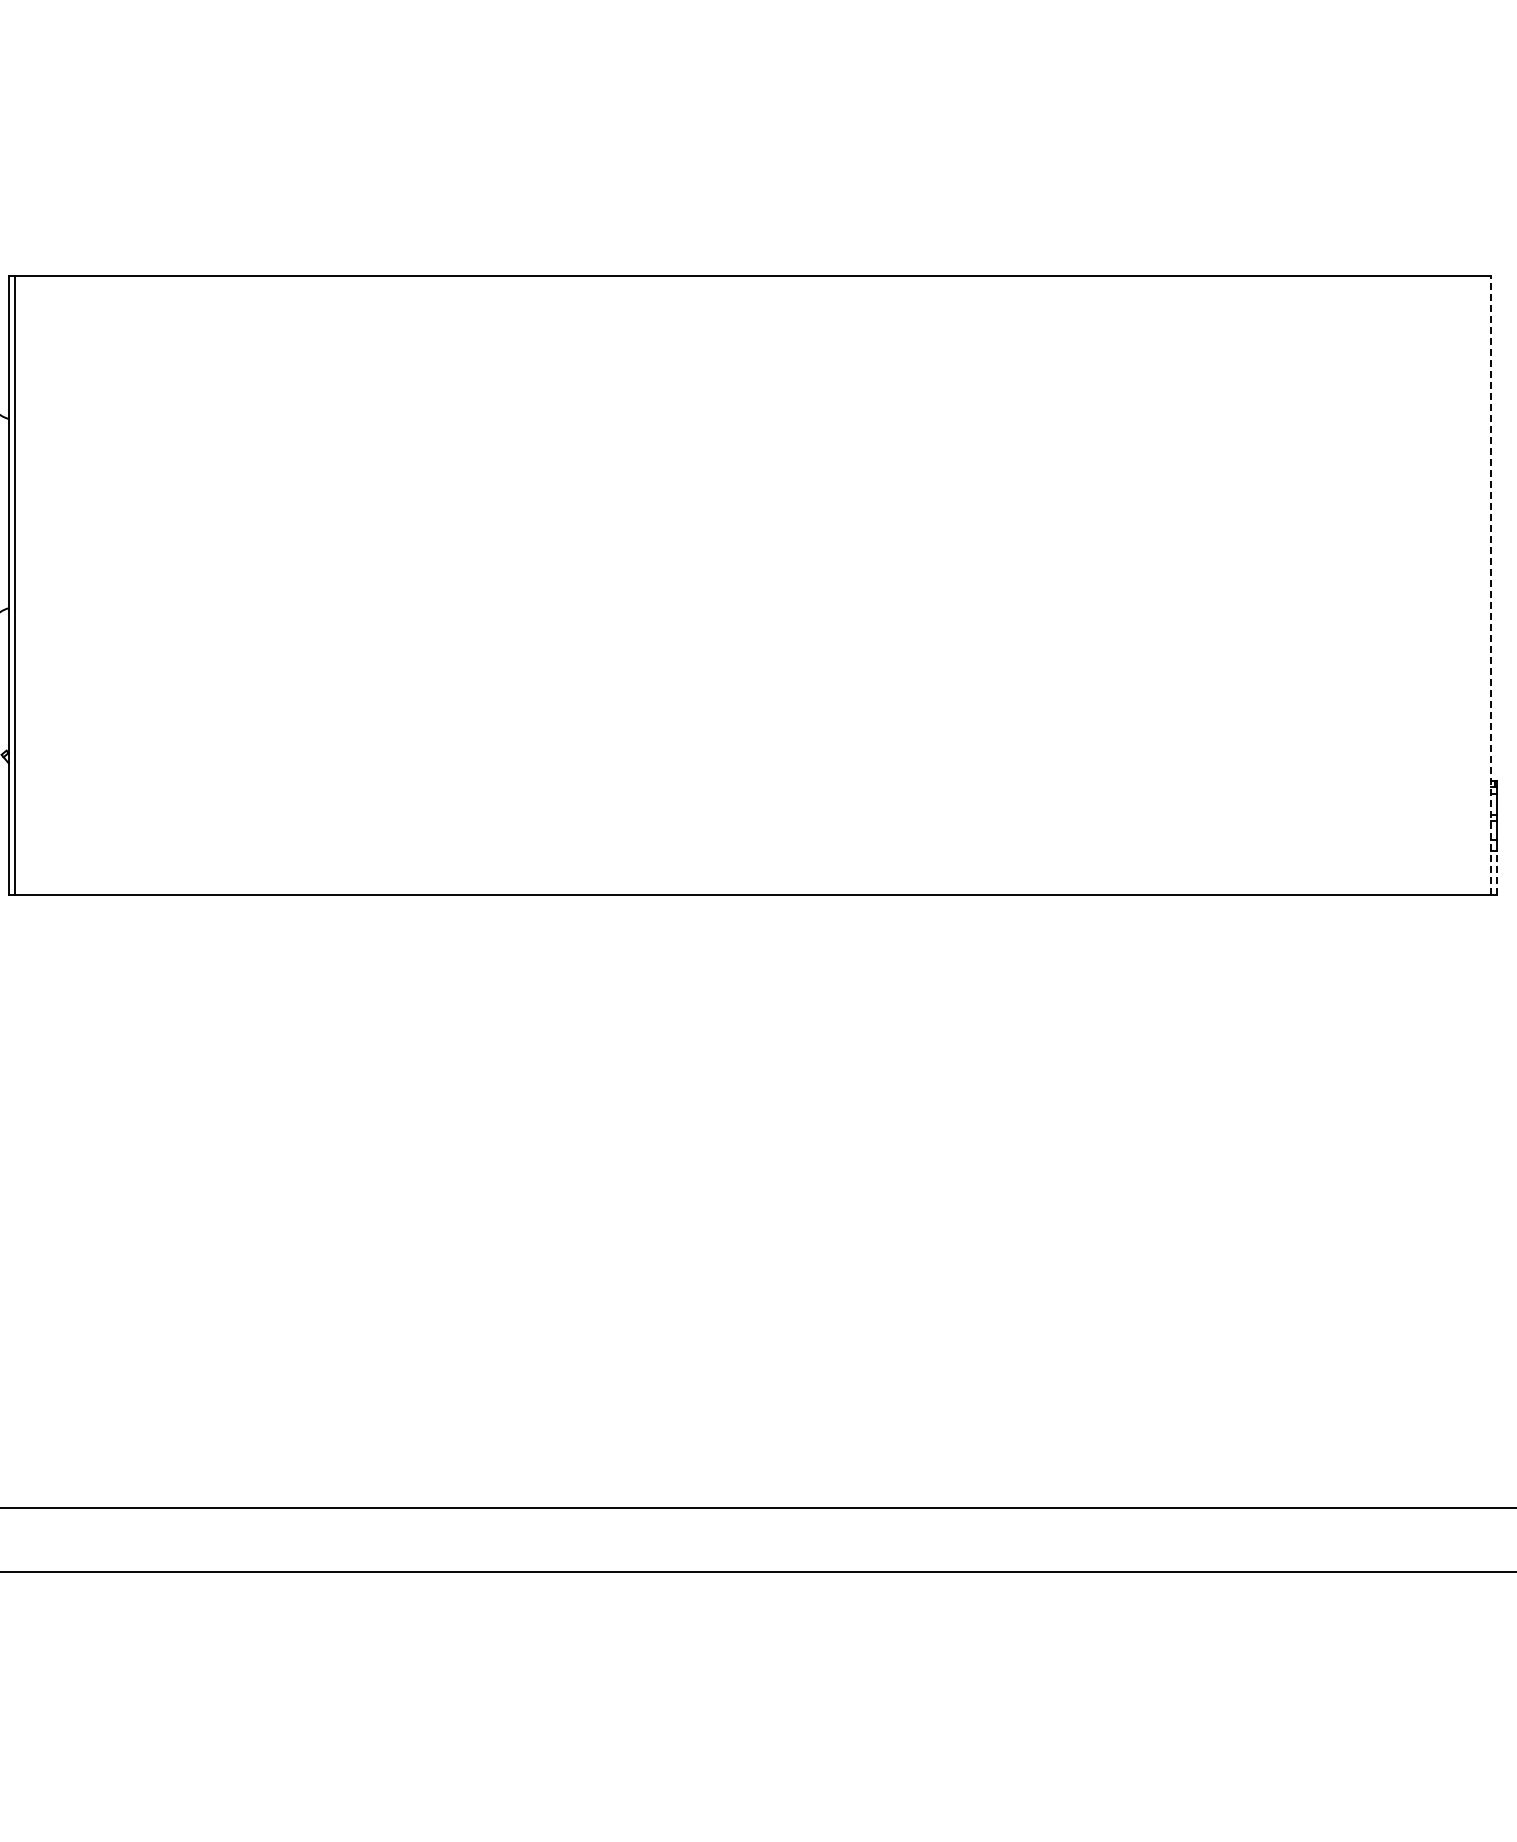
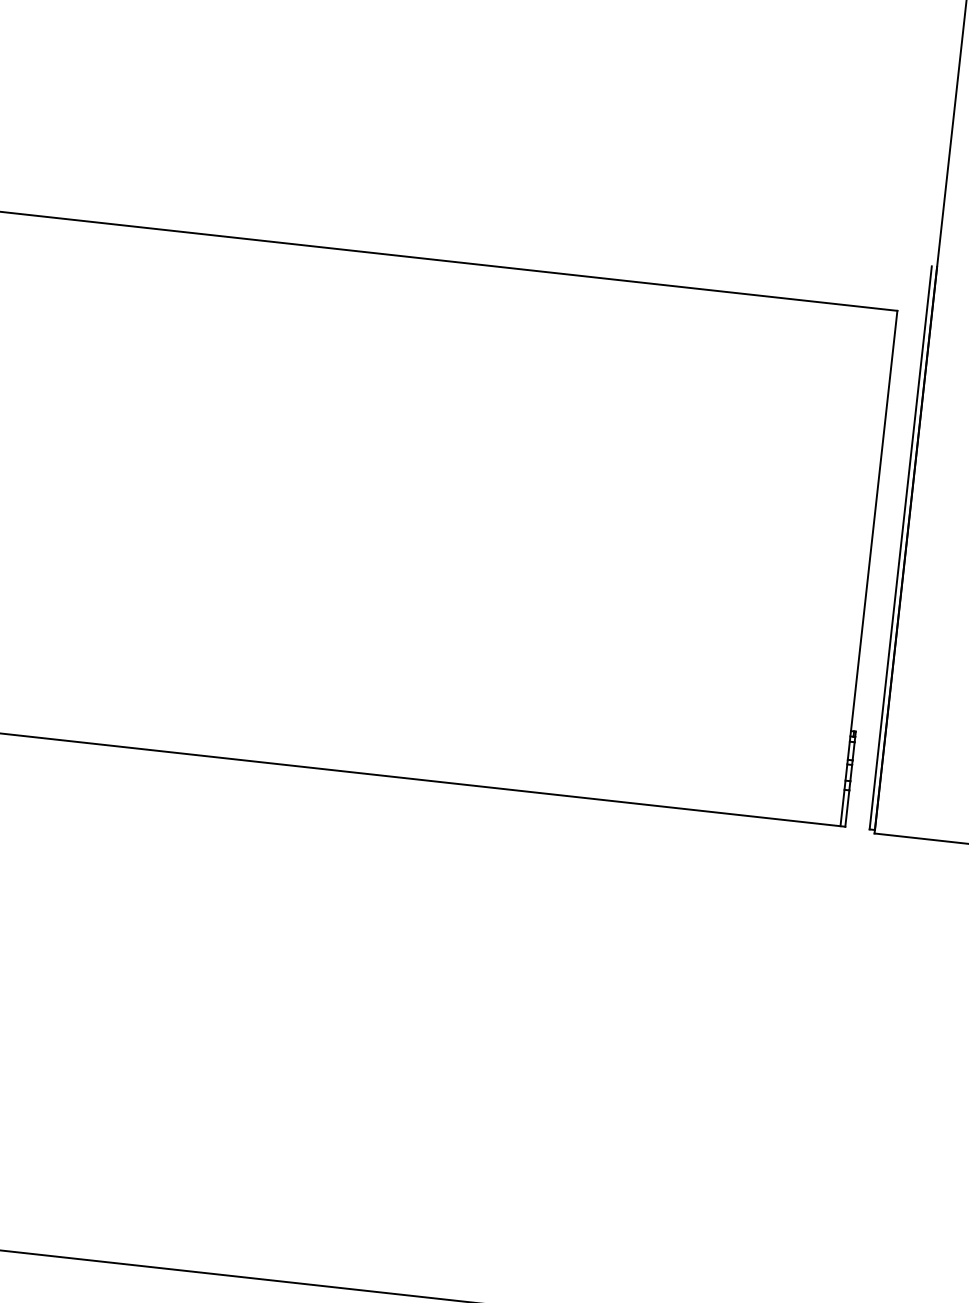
line: (1491, 585) -> (869, 568), dashed -> solid
line: (1497, 873) -> (847, 808), dashed -> solid

